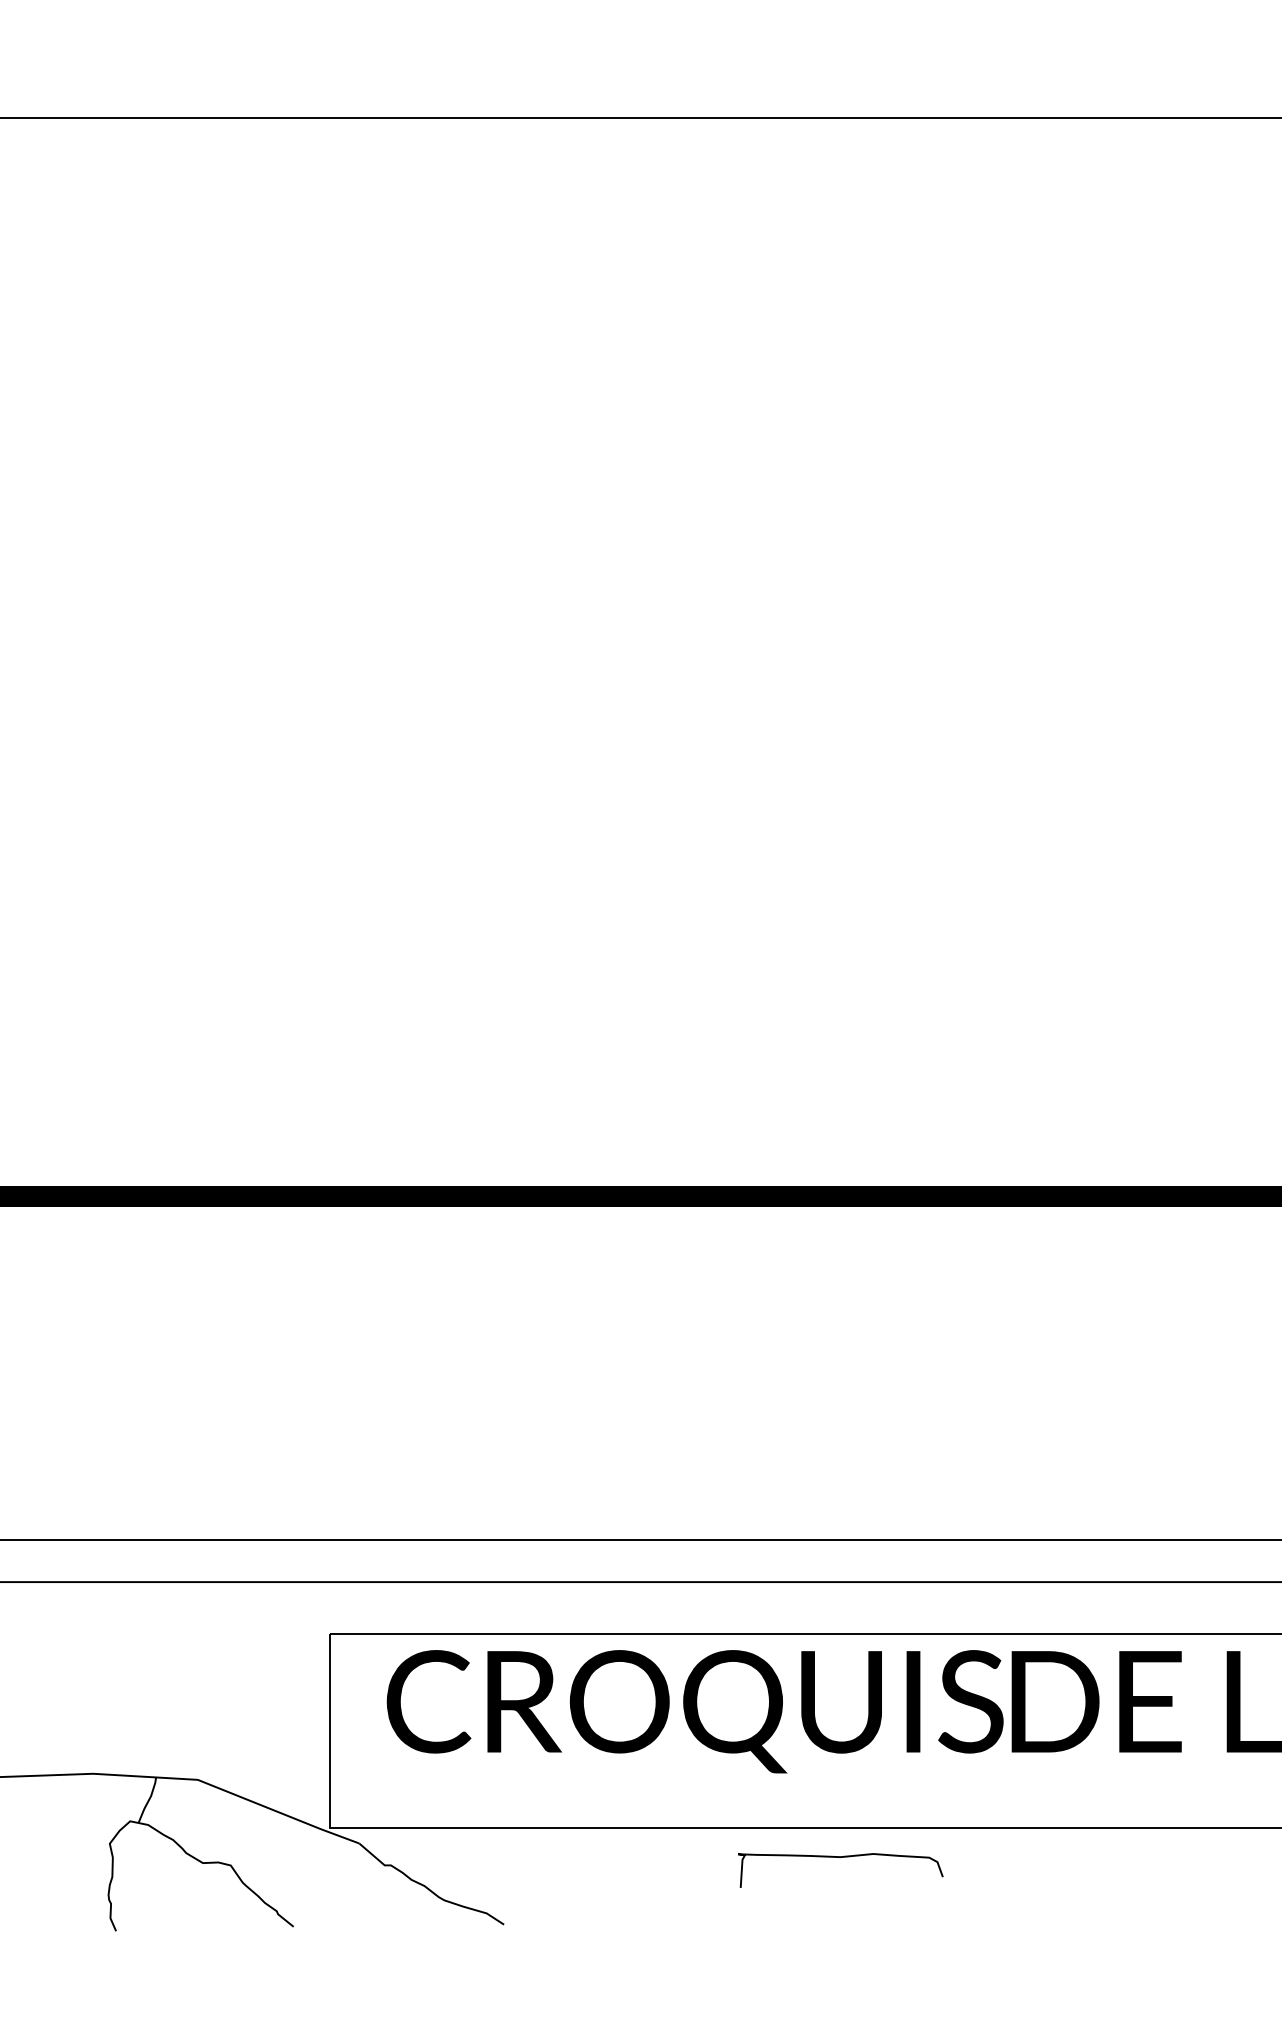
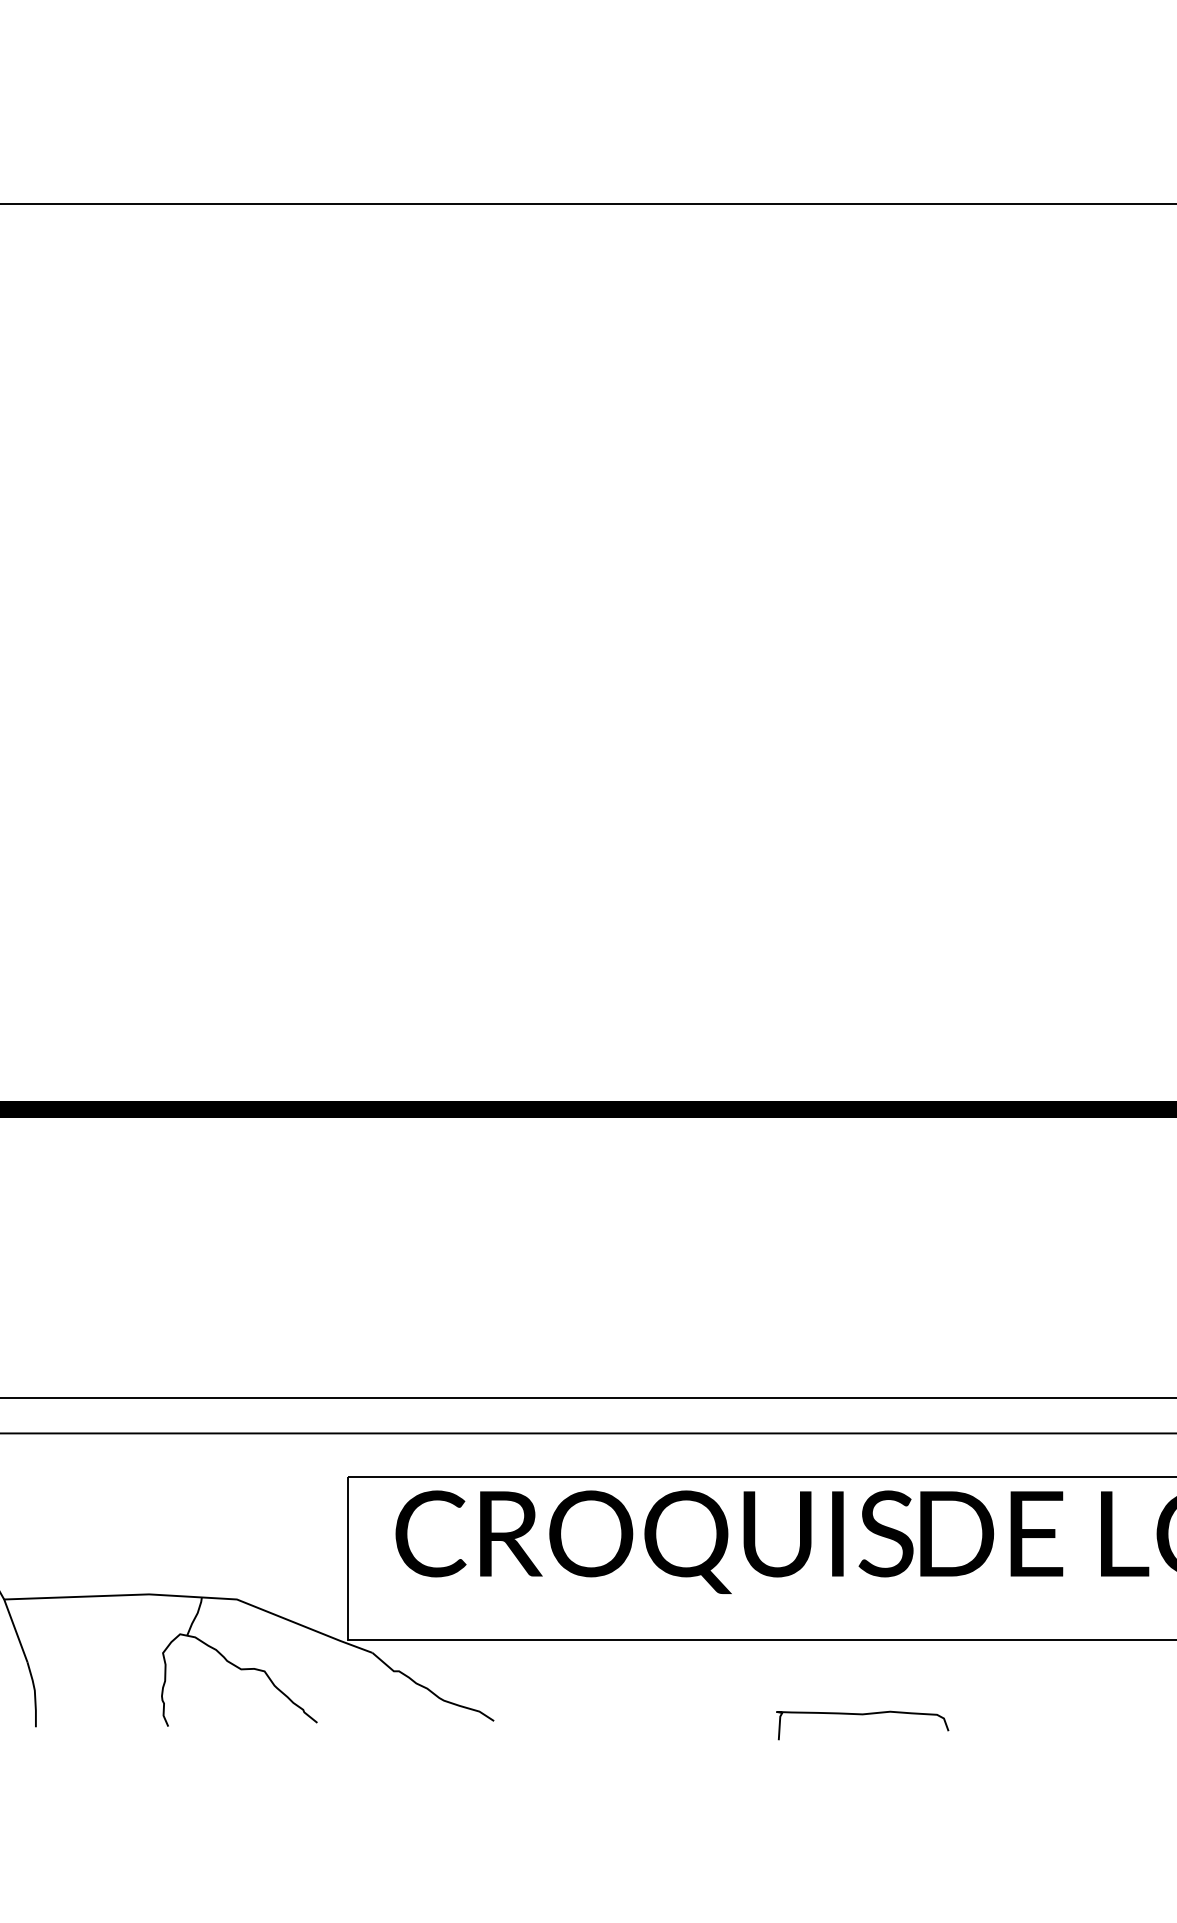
curve: (840, 1858) -> (862, 1715), moved

